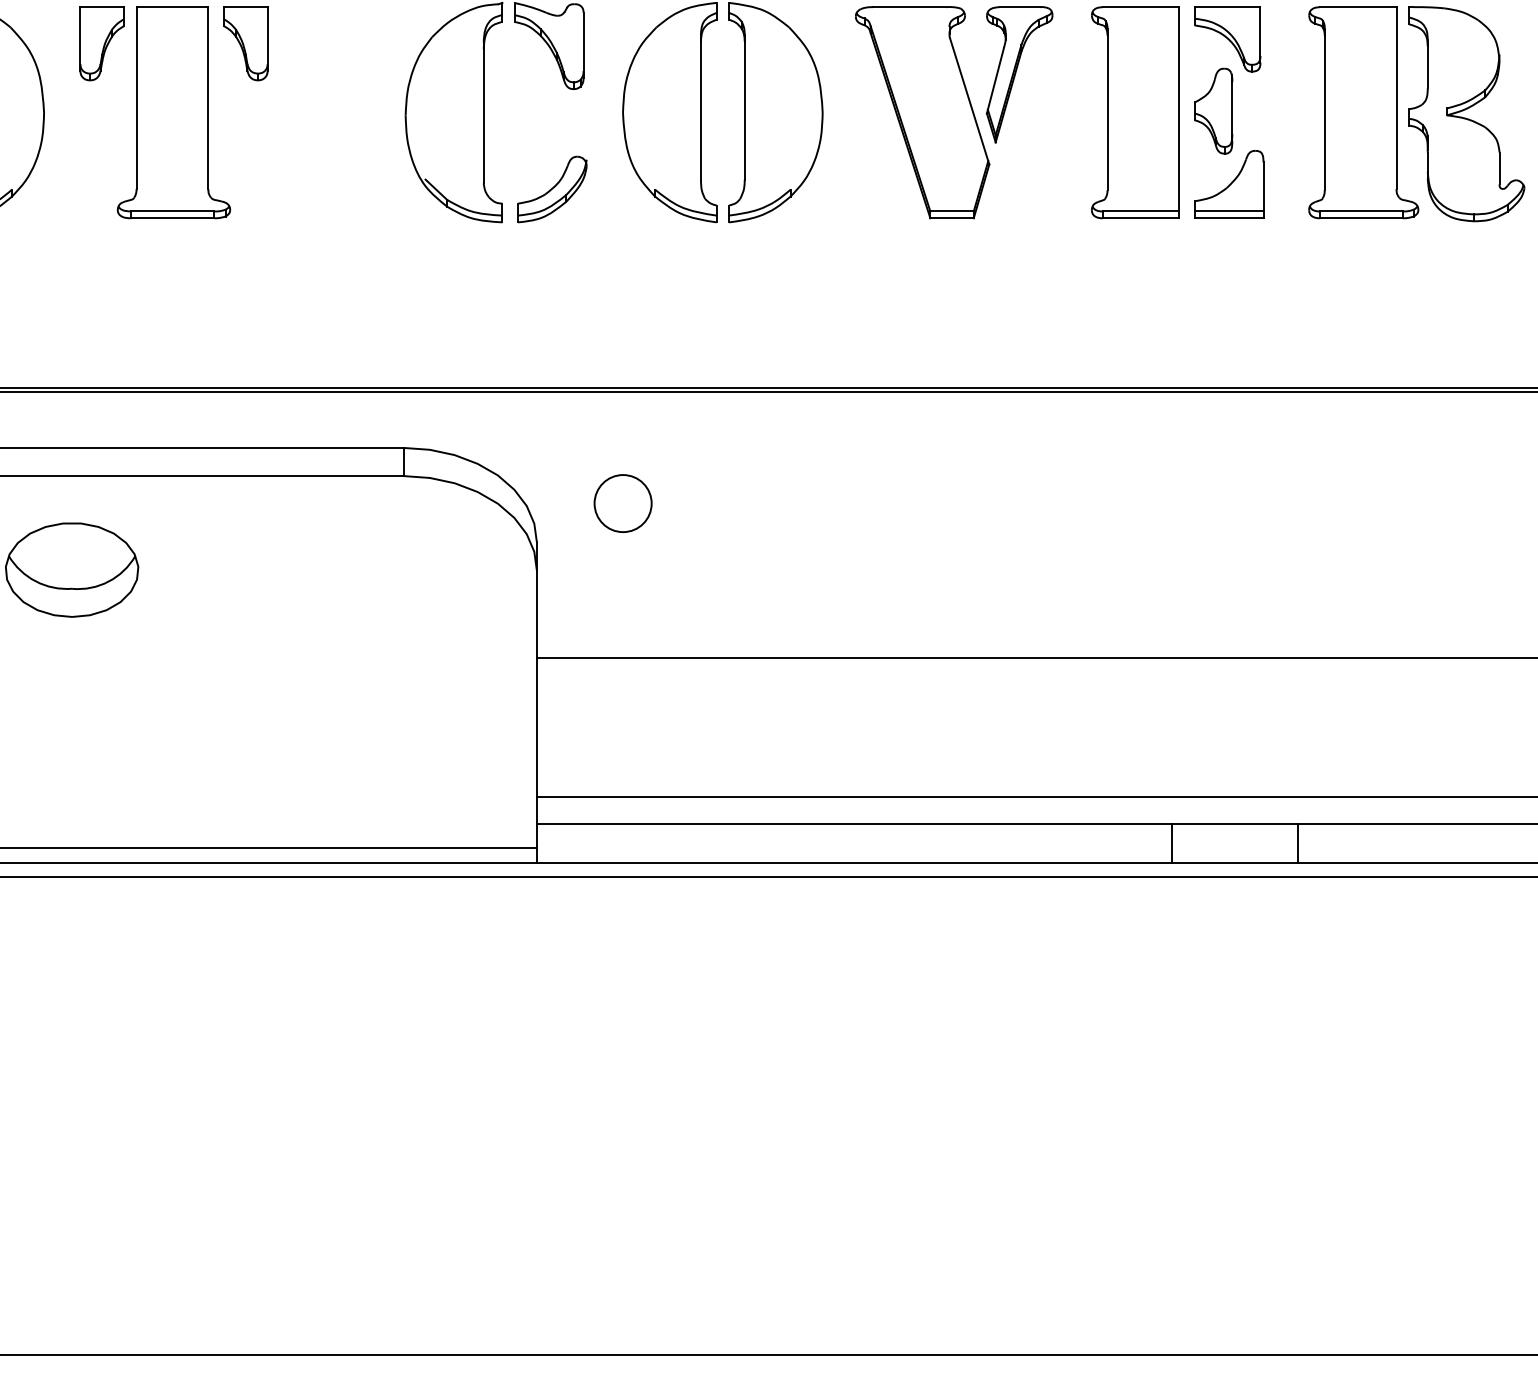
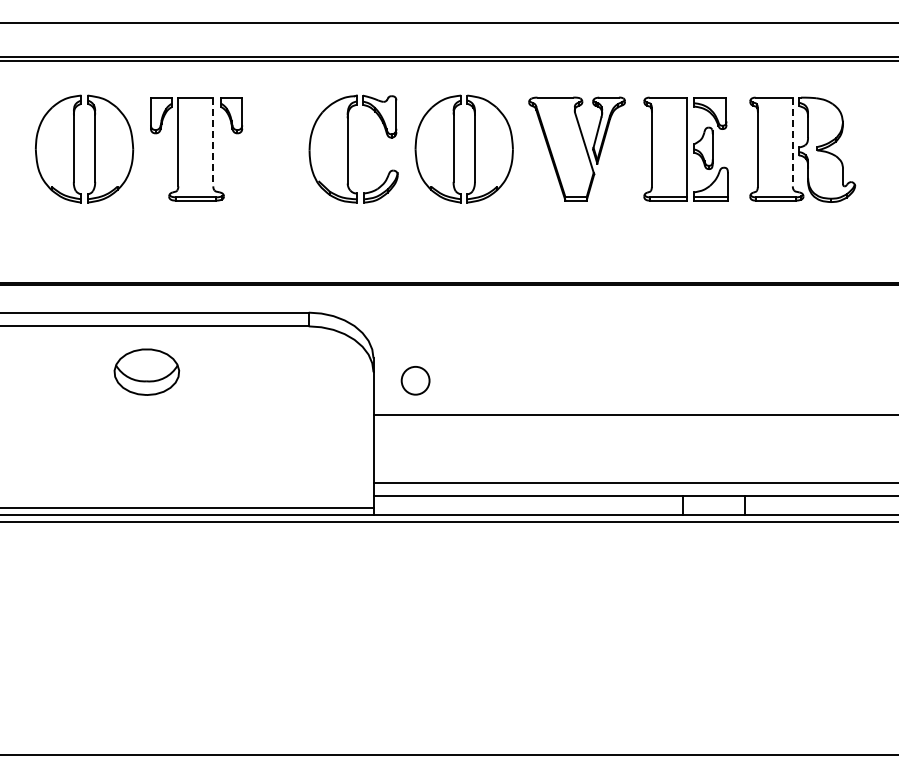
line: (208, 99) -> (213, 142), solid -> dashed
line: (1395, 99) -> (792, 142), solid -> dashed
circle: (622, 503) -> (415, 380), moved

